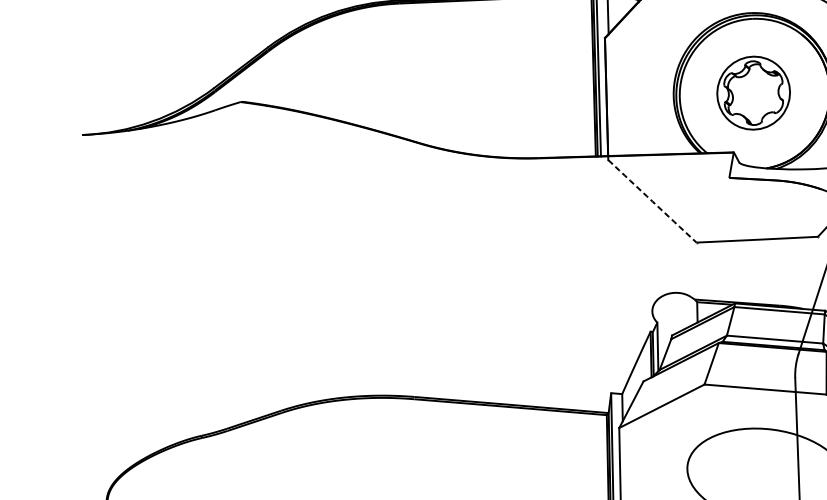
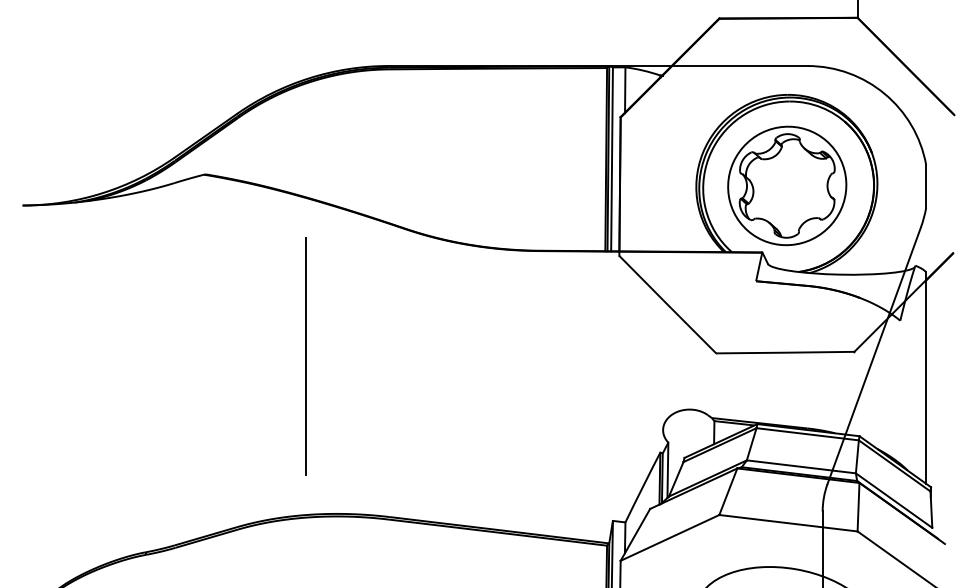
part: (753, 92) -> (787, 185), size x1.43
arc: (652, 201) -> (667, 304), dashed -> solid
line: (335, 258) -> (305, 356), added

